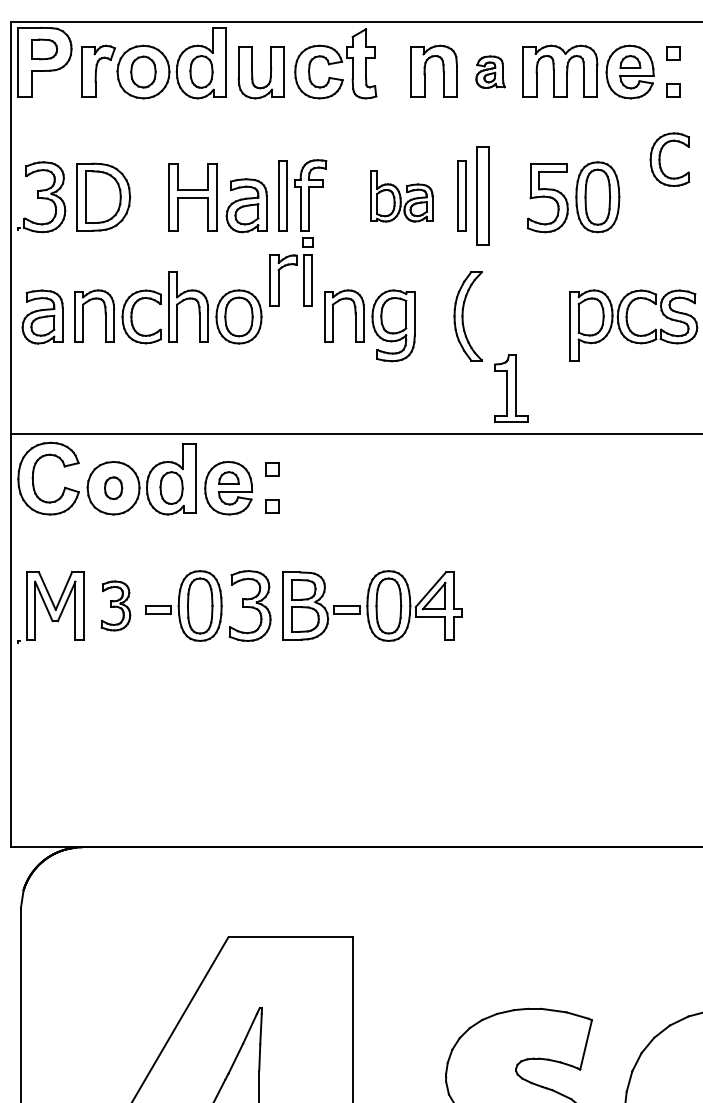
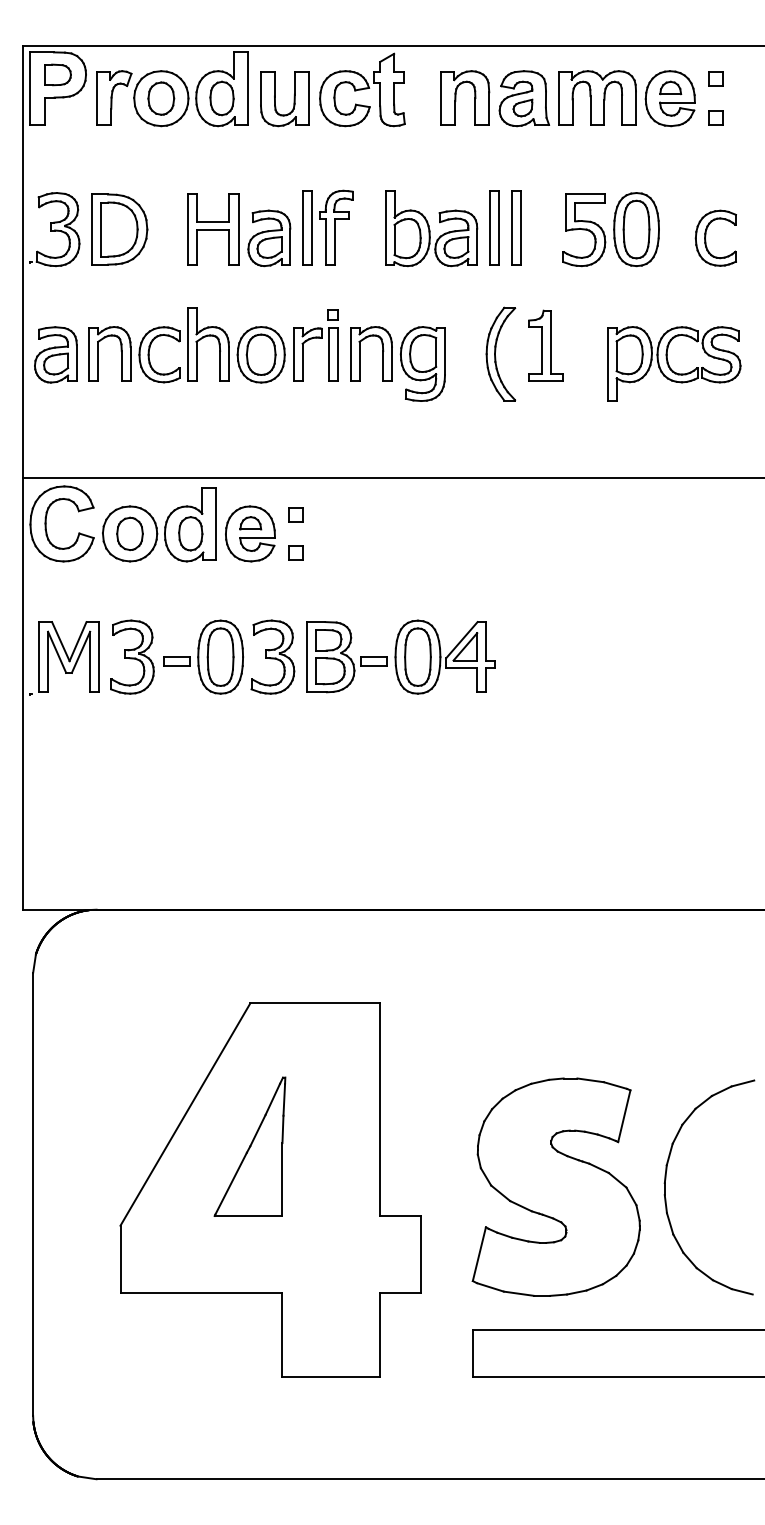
part: (490, 71) -> (524, 98), size x1.67
part: (660, 157) -> (706, 236), moved
part: (483, 195) -> (516, 227), size x0.71
part: (401, 196) -> (431, 228), size x1.43
part: (288, 266) -> (312, 339), moved
part: (510, 388) -> (545, 345), moved
part: (113, 487) -> (129, 533), size x1.43
part: (115, 605) -> (132, 656), size x1.43

